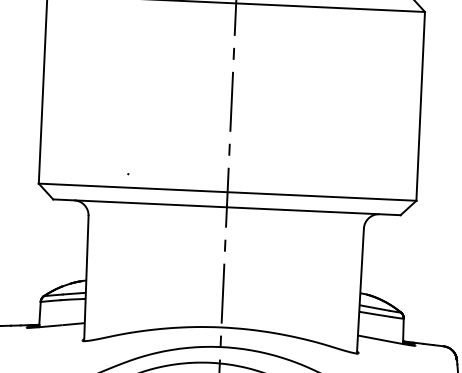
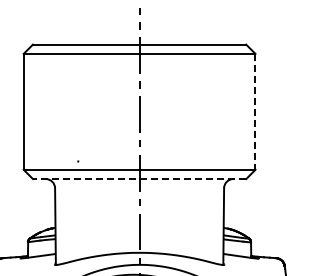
line: (420, 105) -> (255, 111), solid -> dashed
line: (226, 208) -> (139, 179), solid -> dashed

